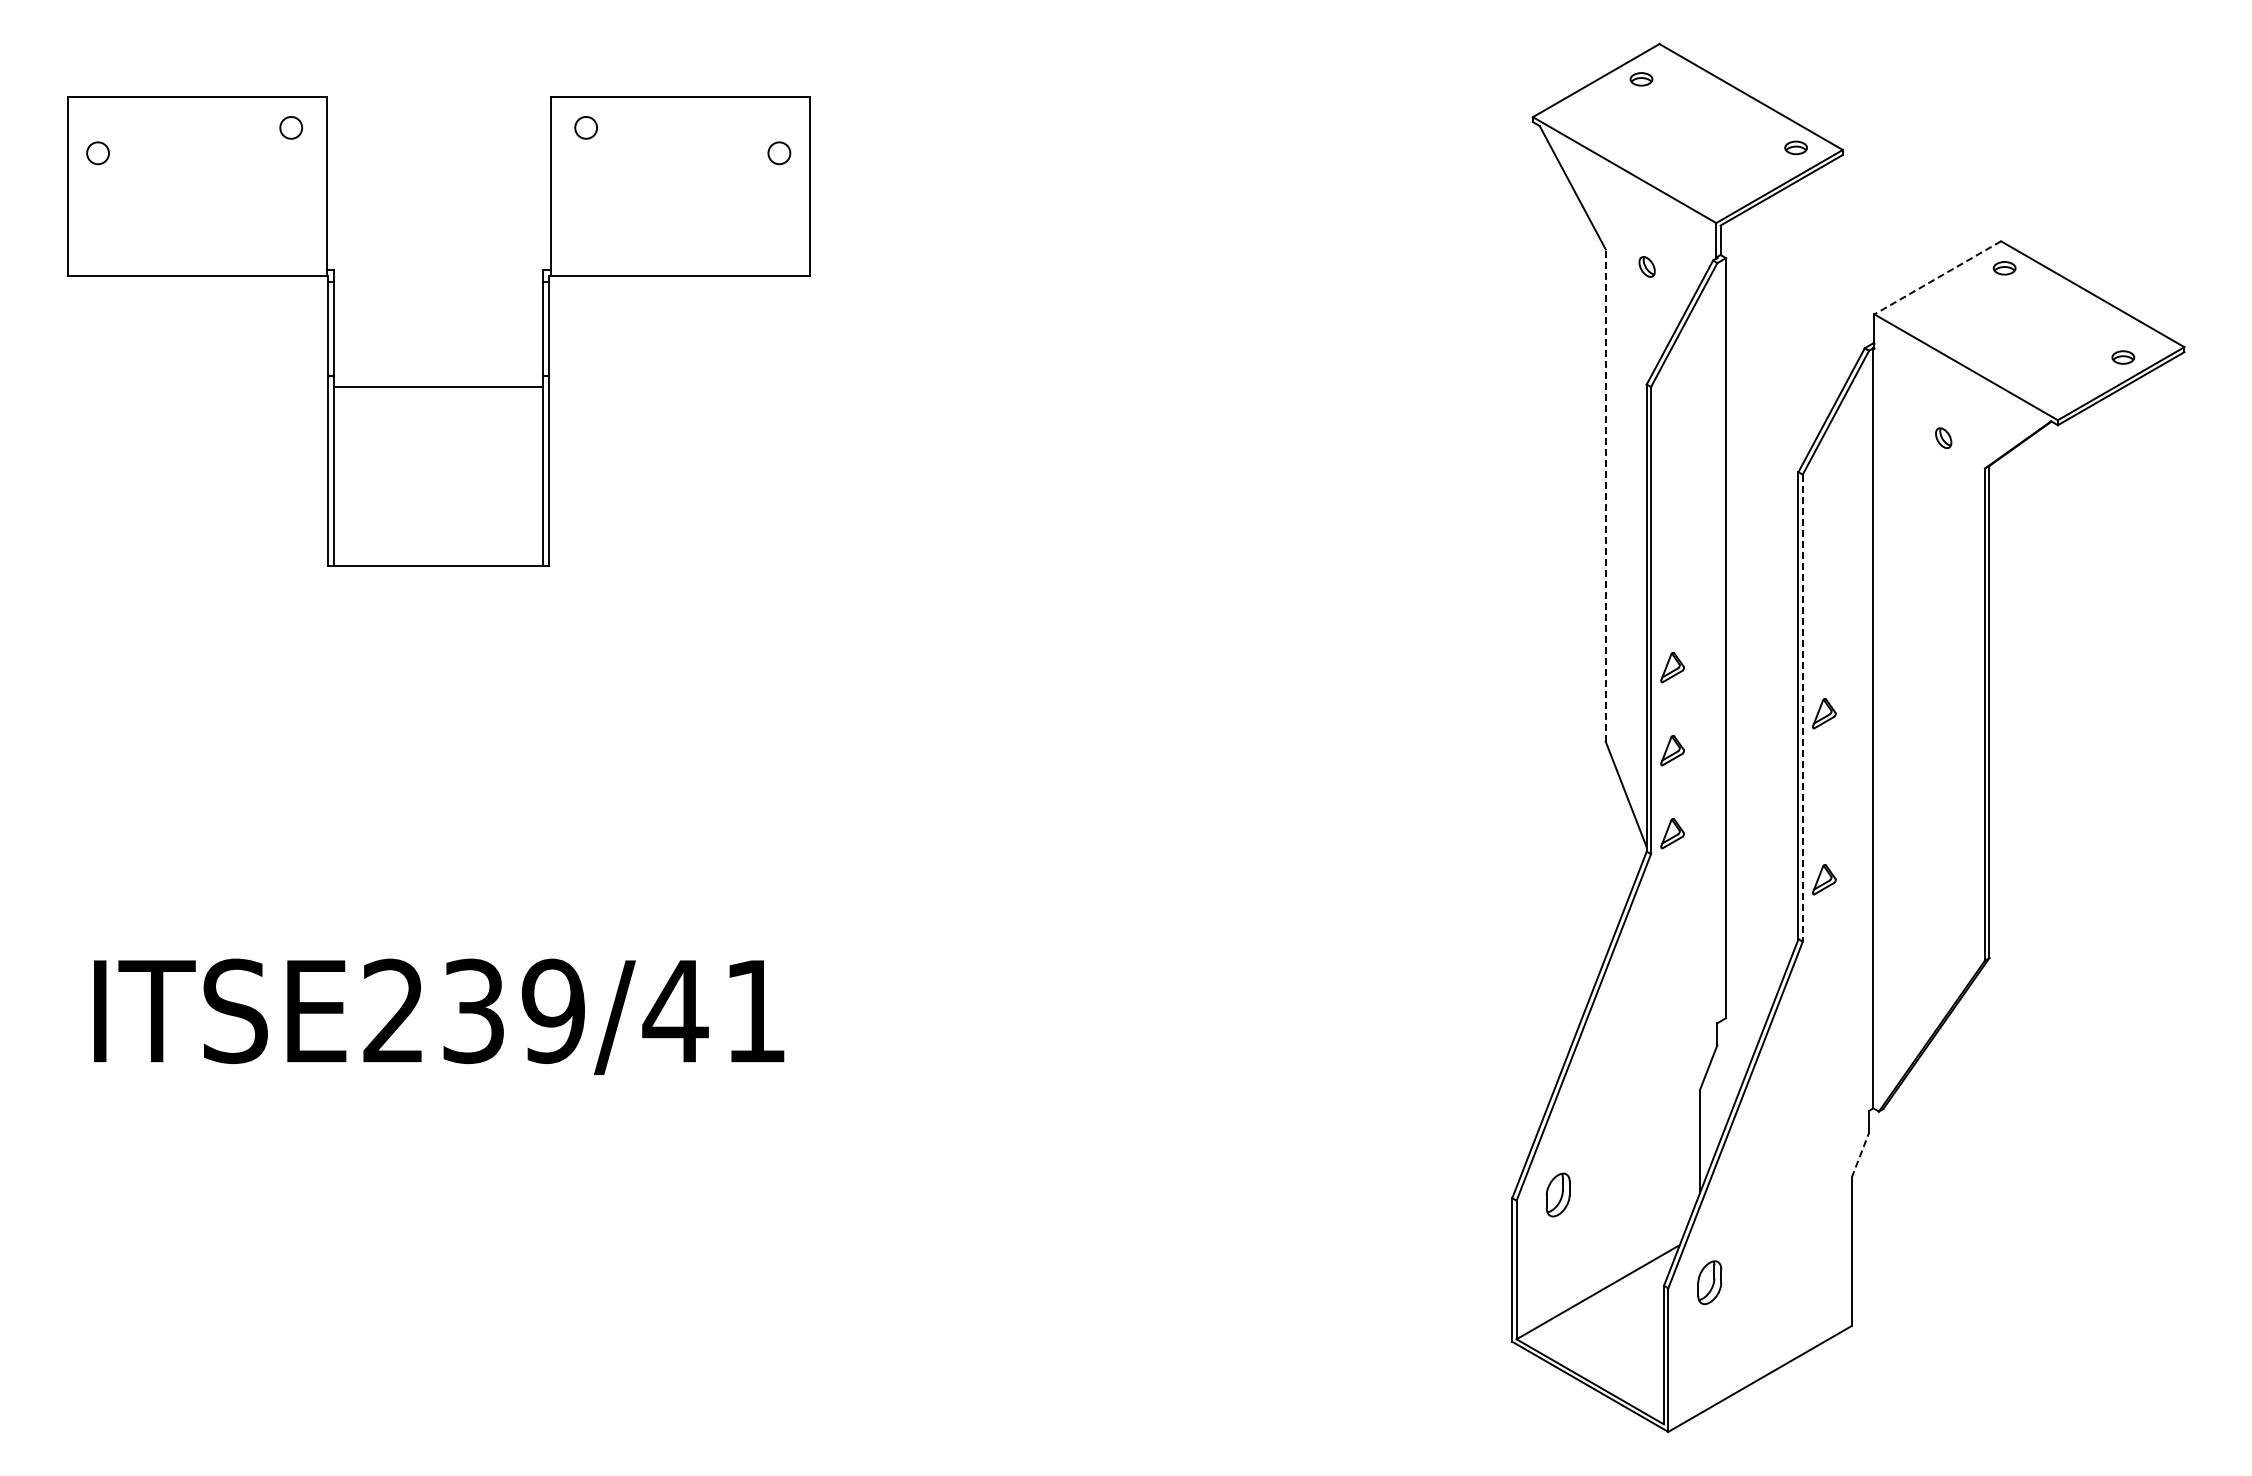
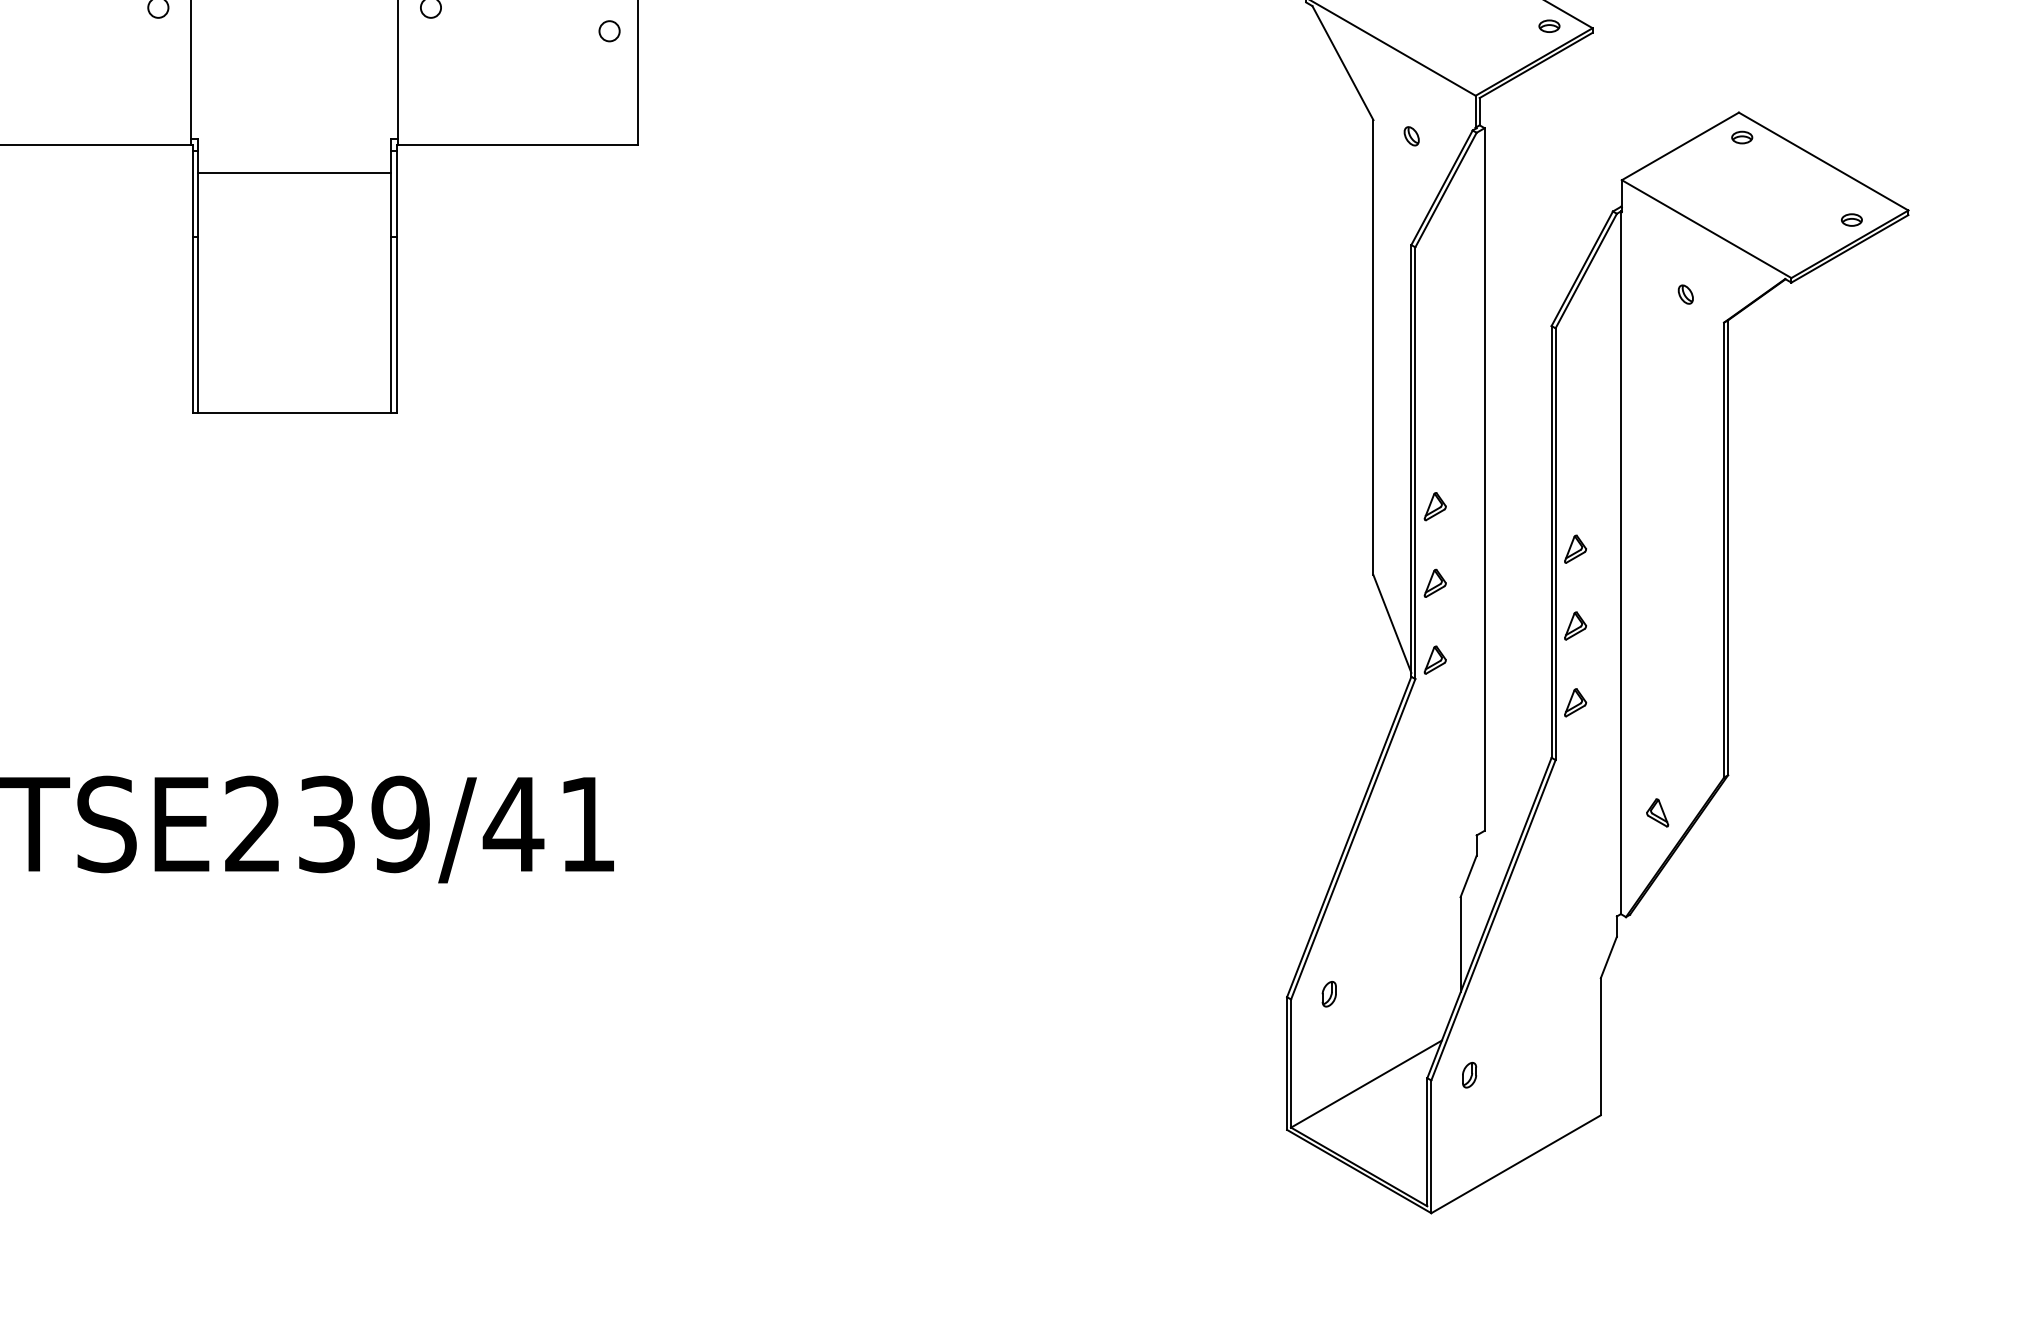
line: (1937, 278) -> (1680, 147), dashed -> solid
line: (438, 387) -> (294, 173), moved
line: (1605, 495) -> (1373, 347), dashed -> solid
line: (1802, 708) -> (1555, 544), dashed -> solid
part: (1824, 796) -> (1575, 625), added
part: (1912, 998) -> (1657, 812), added
line: (1860, 1154) -> (1608, 956), dashed -> solid
part: (1557, 1194) -> (1328, 993), size x0.62
part: (1709, 1282) -> (1469, 1075), size x0.62

